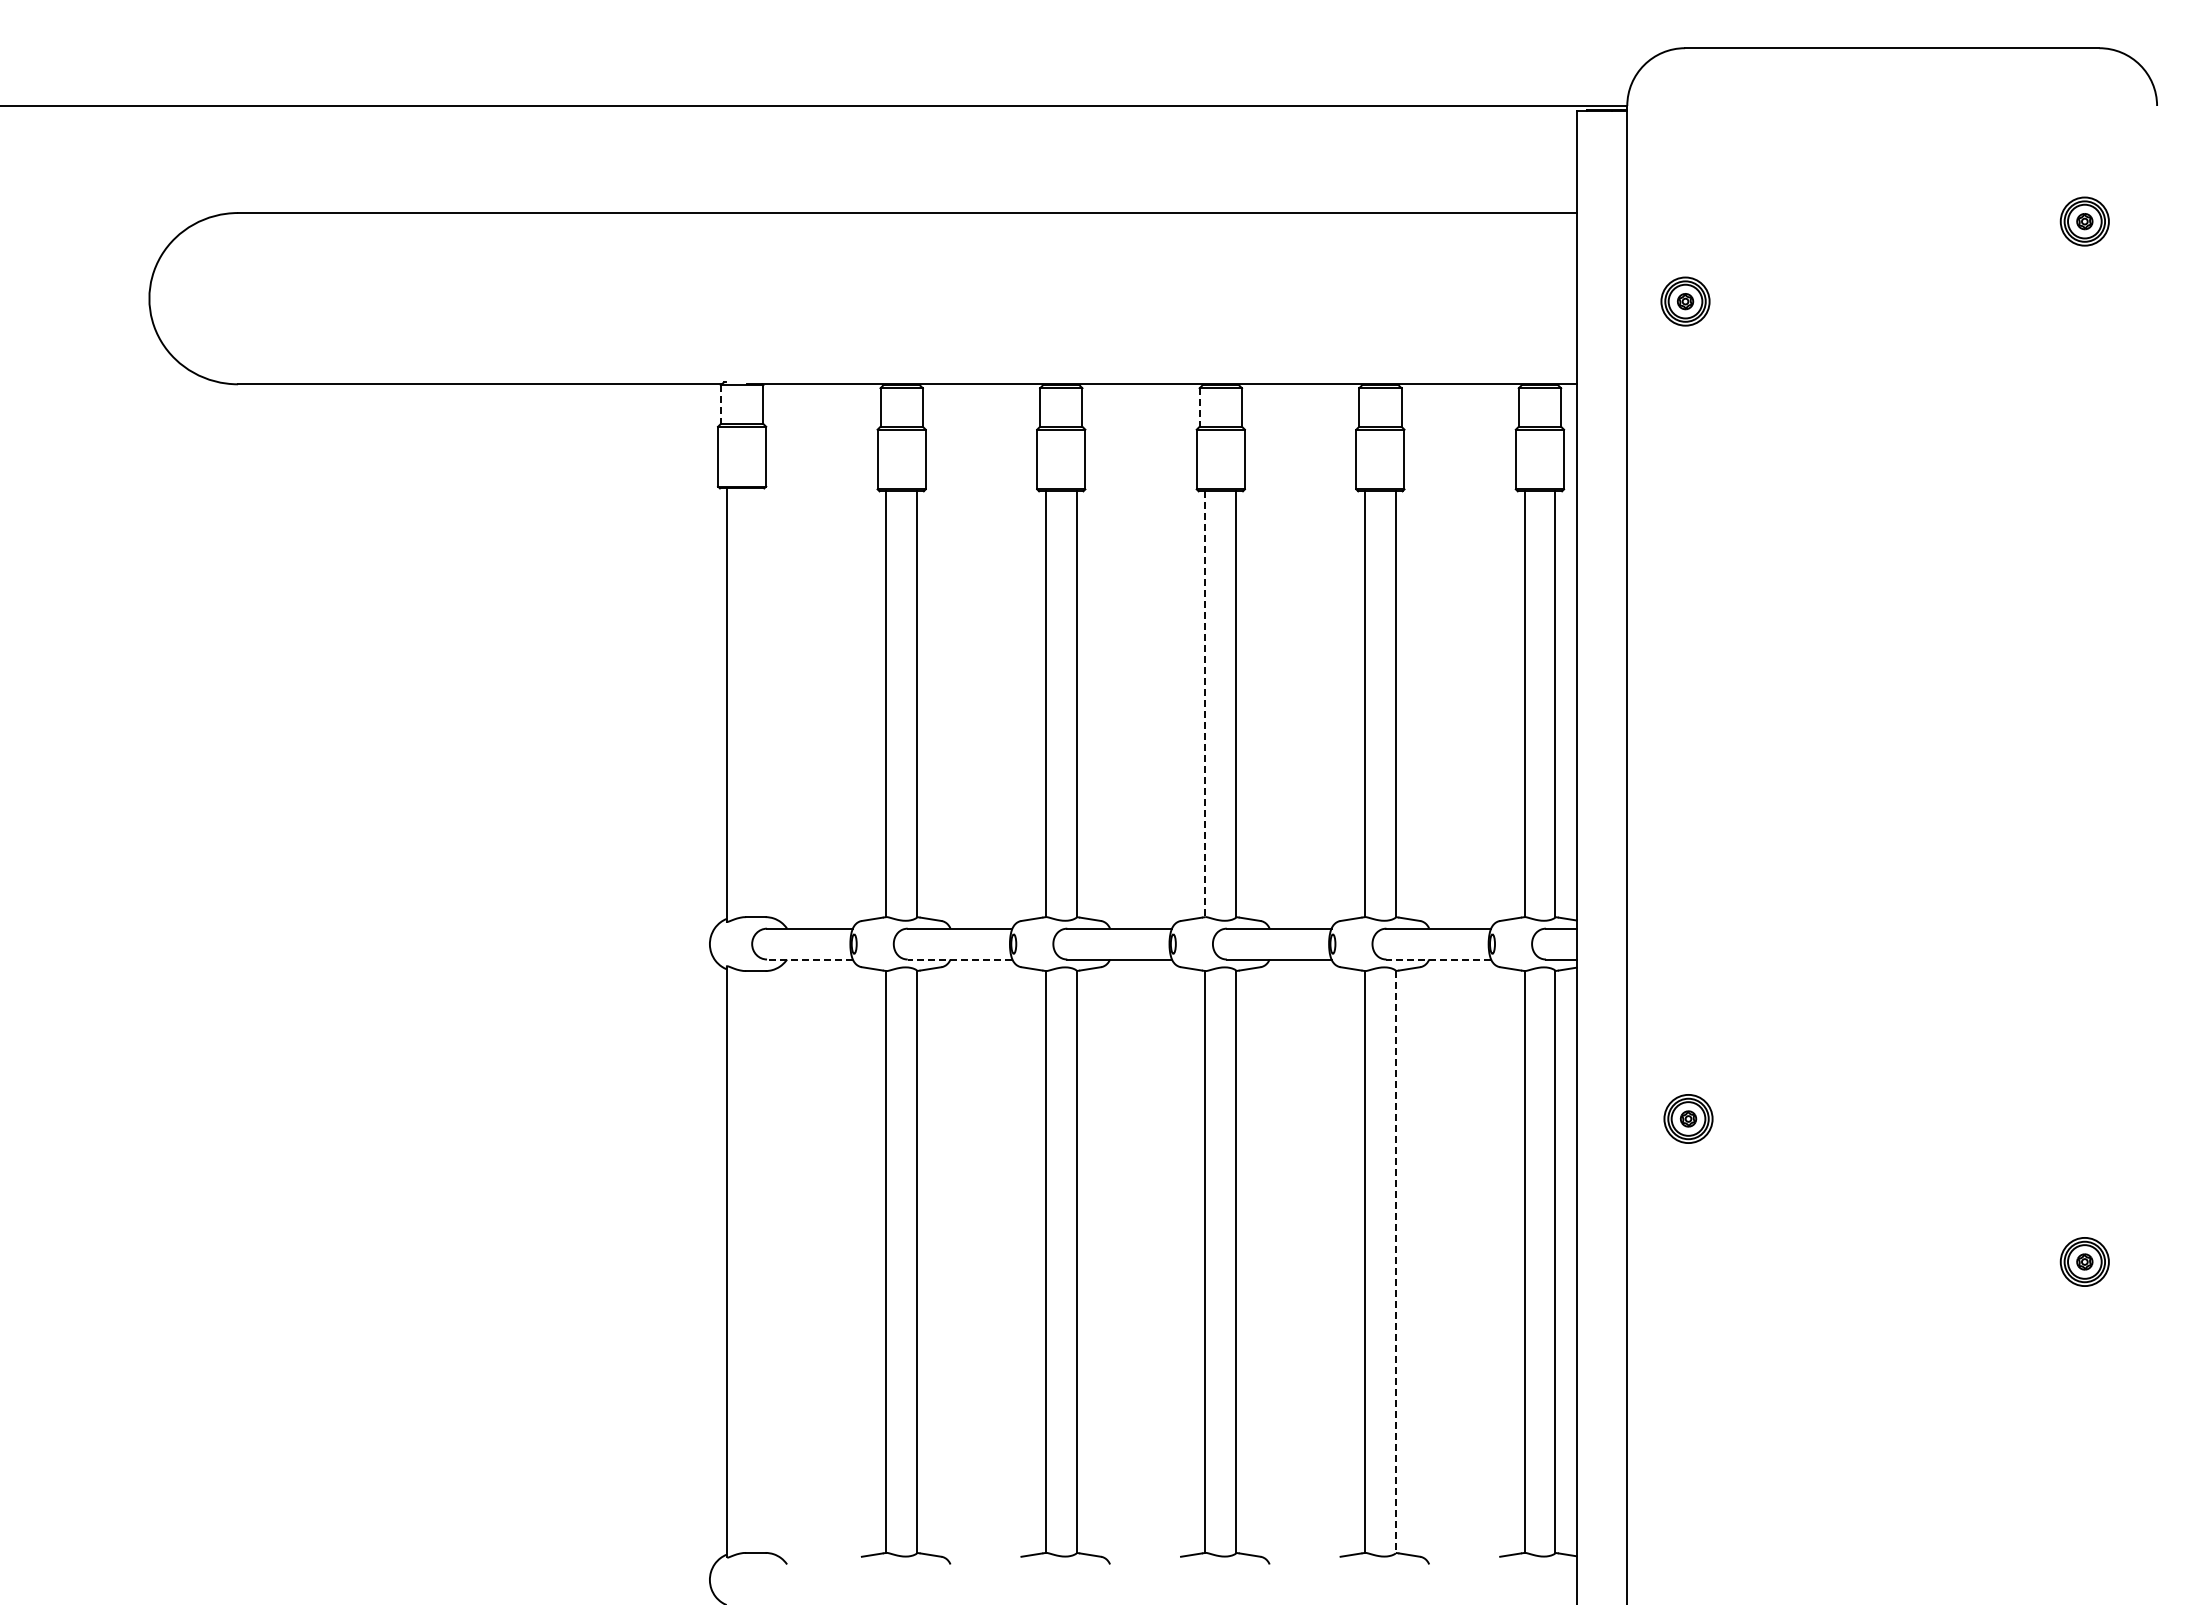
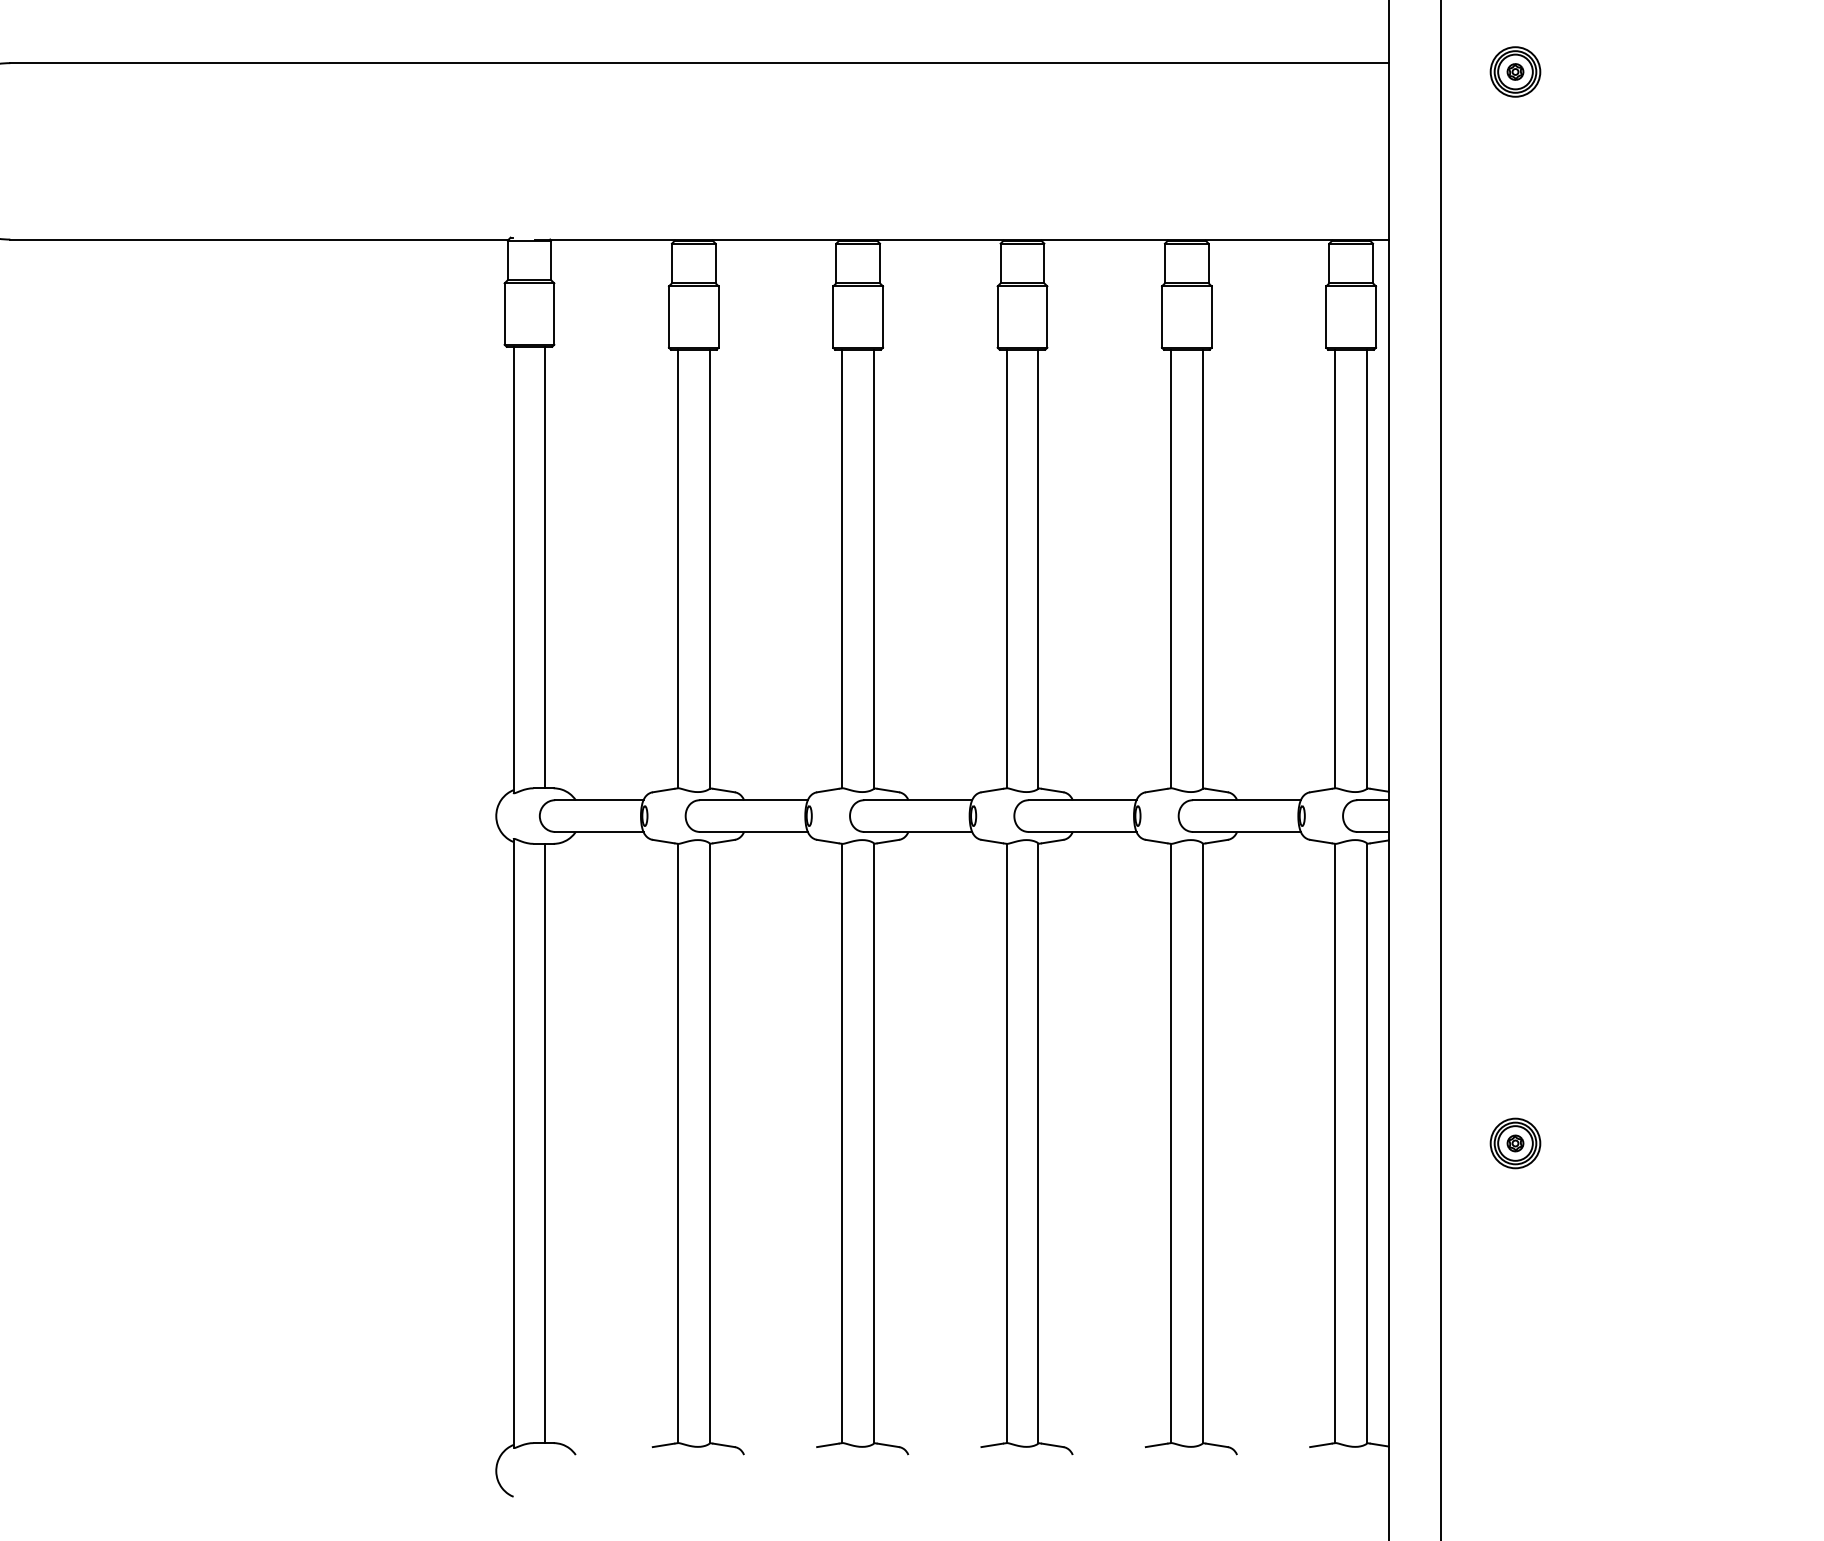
part: (1685, 301) -> (1515, 71), moved
line: (720, 405) -> (507, 261), dashed -> solid
line: (1199, 408) -> (1000, 264), dashed -> solid
line: (757, 702) -> (545, 567), added
line: (1205, 704) -> (1006, 569), dashed -> solid
line: (809, 959) -> (598, 831), dashed -> solid
line: (959, 959) -> (753, 831), dashed -> solid
line: (1438, 959) -> (1246, 831), dashed -> solid
part: (1688, 1118) -> (1515, 1142), moved
line: (757, 1261) -> (545, 1142), added
line: (1395, 1262) -> (1202, 1144), dashed -> solid

